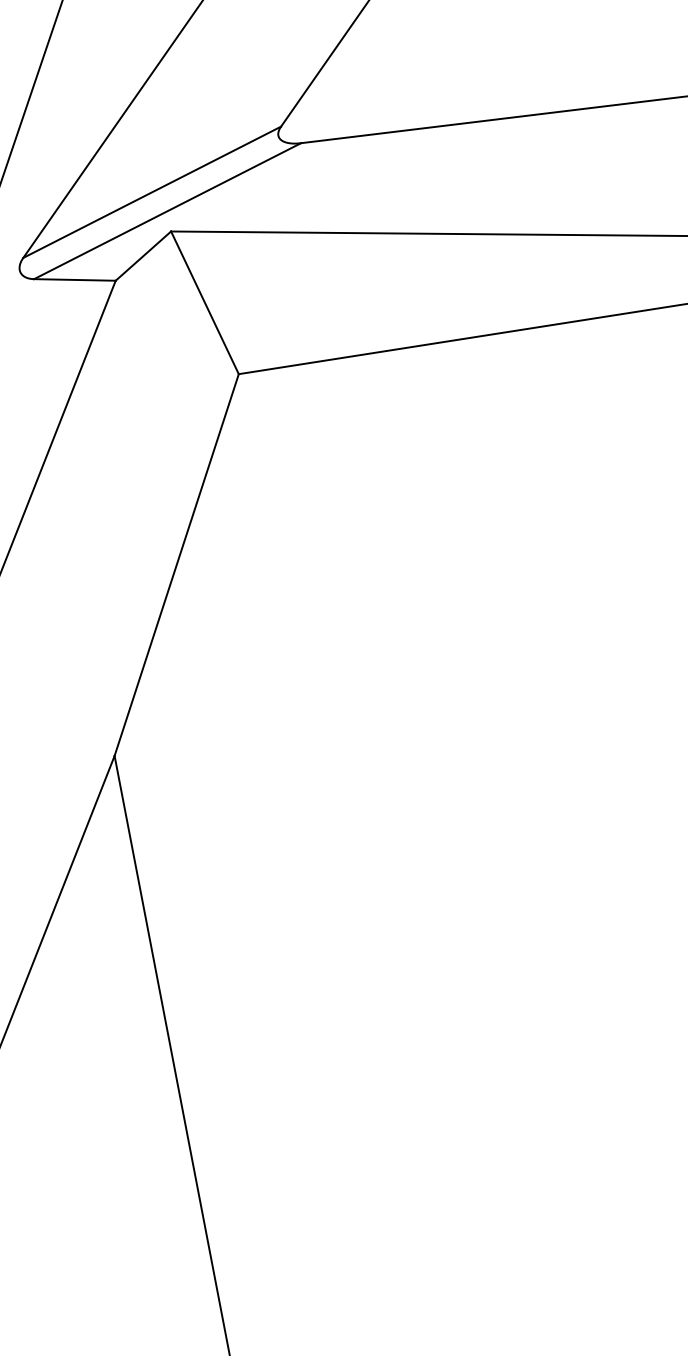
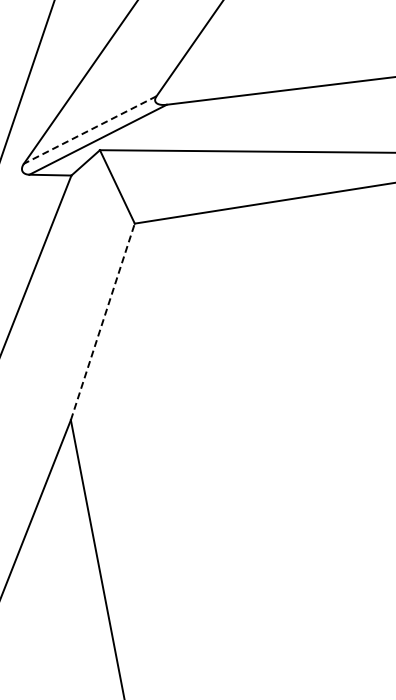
line: (150, 193) -> (89, 130), solid -> dashed
line: (177, 564) -> (103, 321), solid -> dashed

